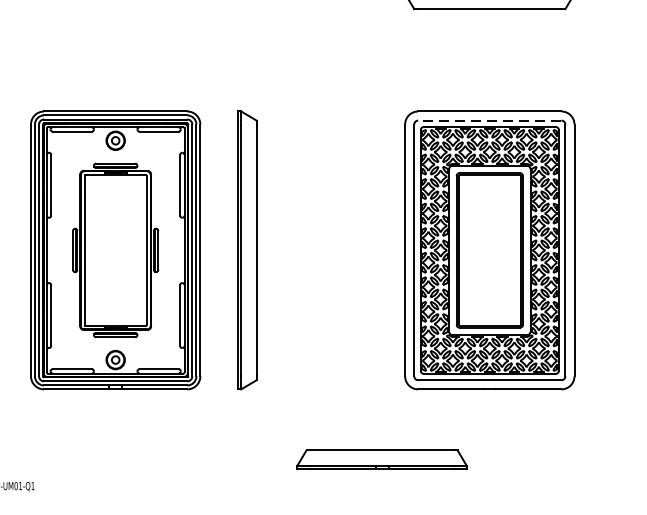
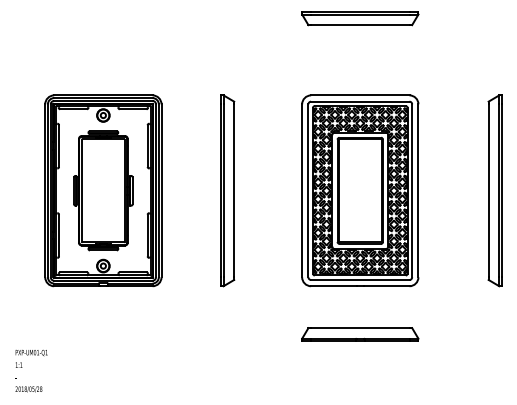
line: (488, 120) -> (359, 101), dashed -> solid
part: (246, 249) -> (227, 190), moved
part: (382, 459) -> (360, 334), moved

